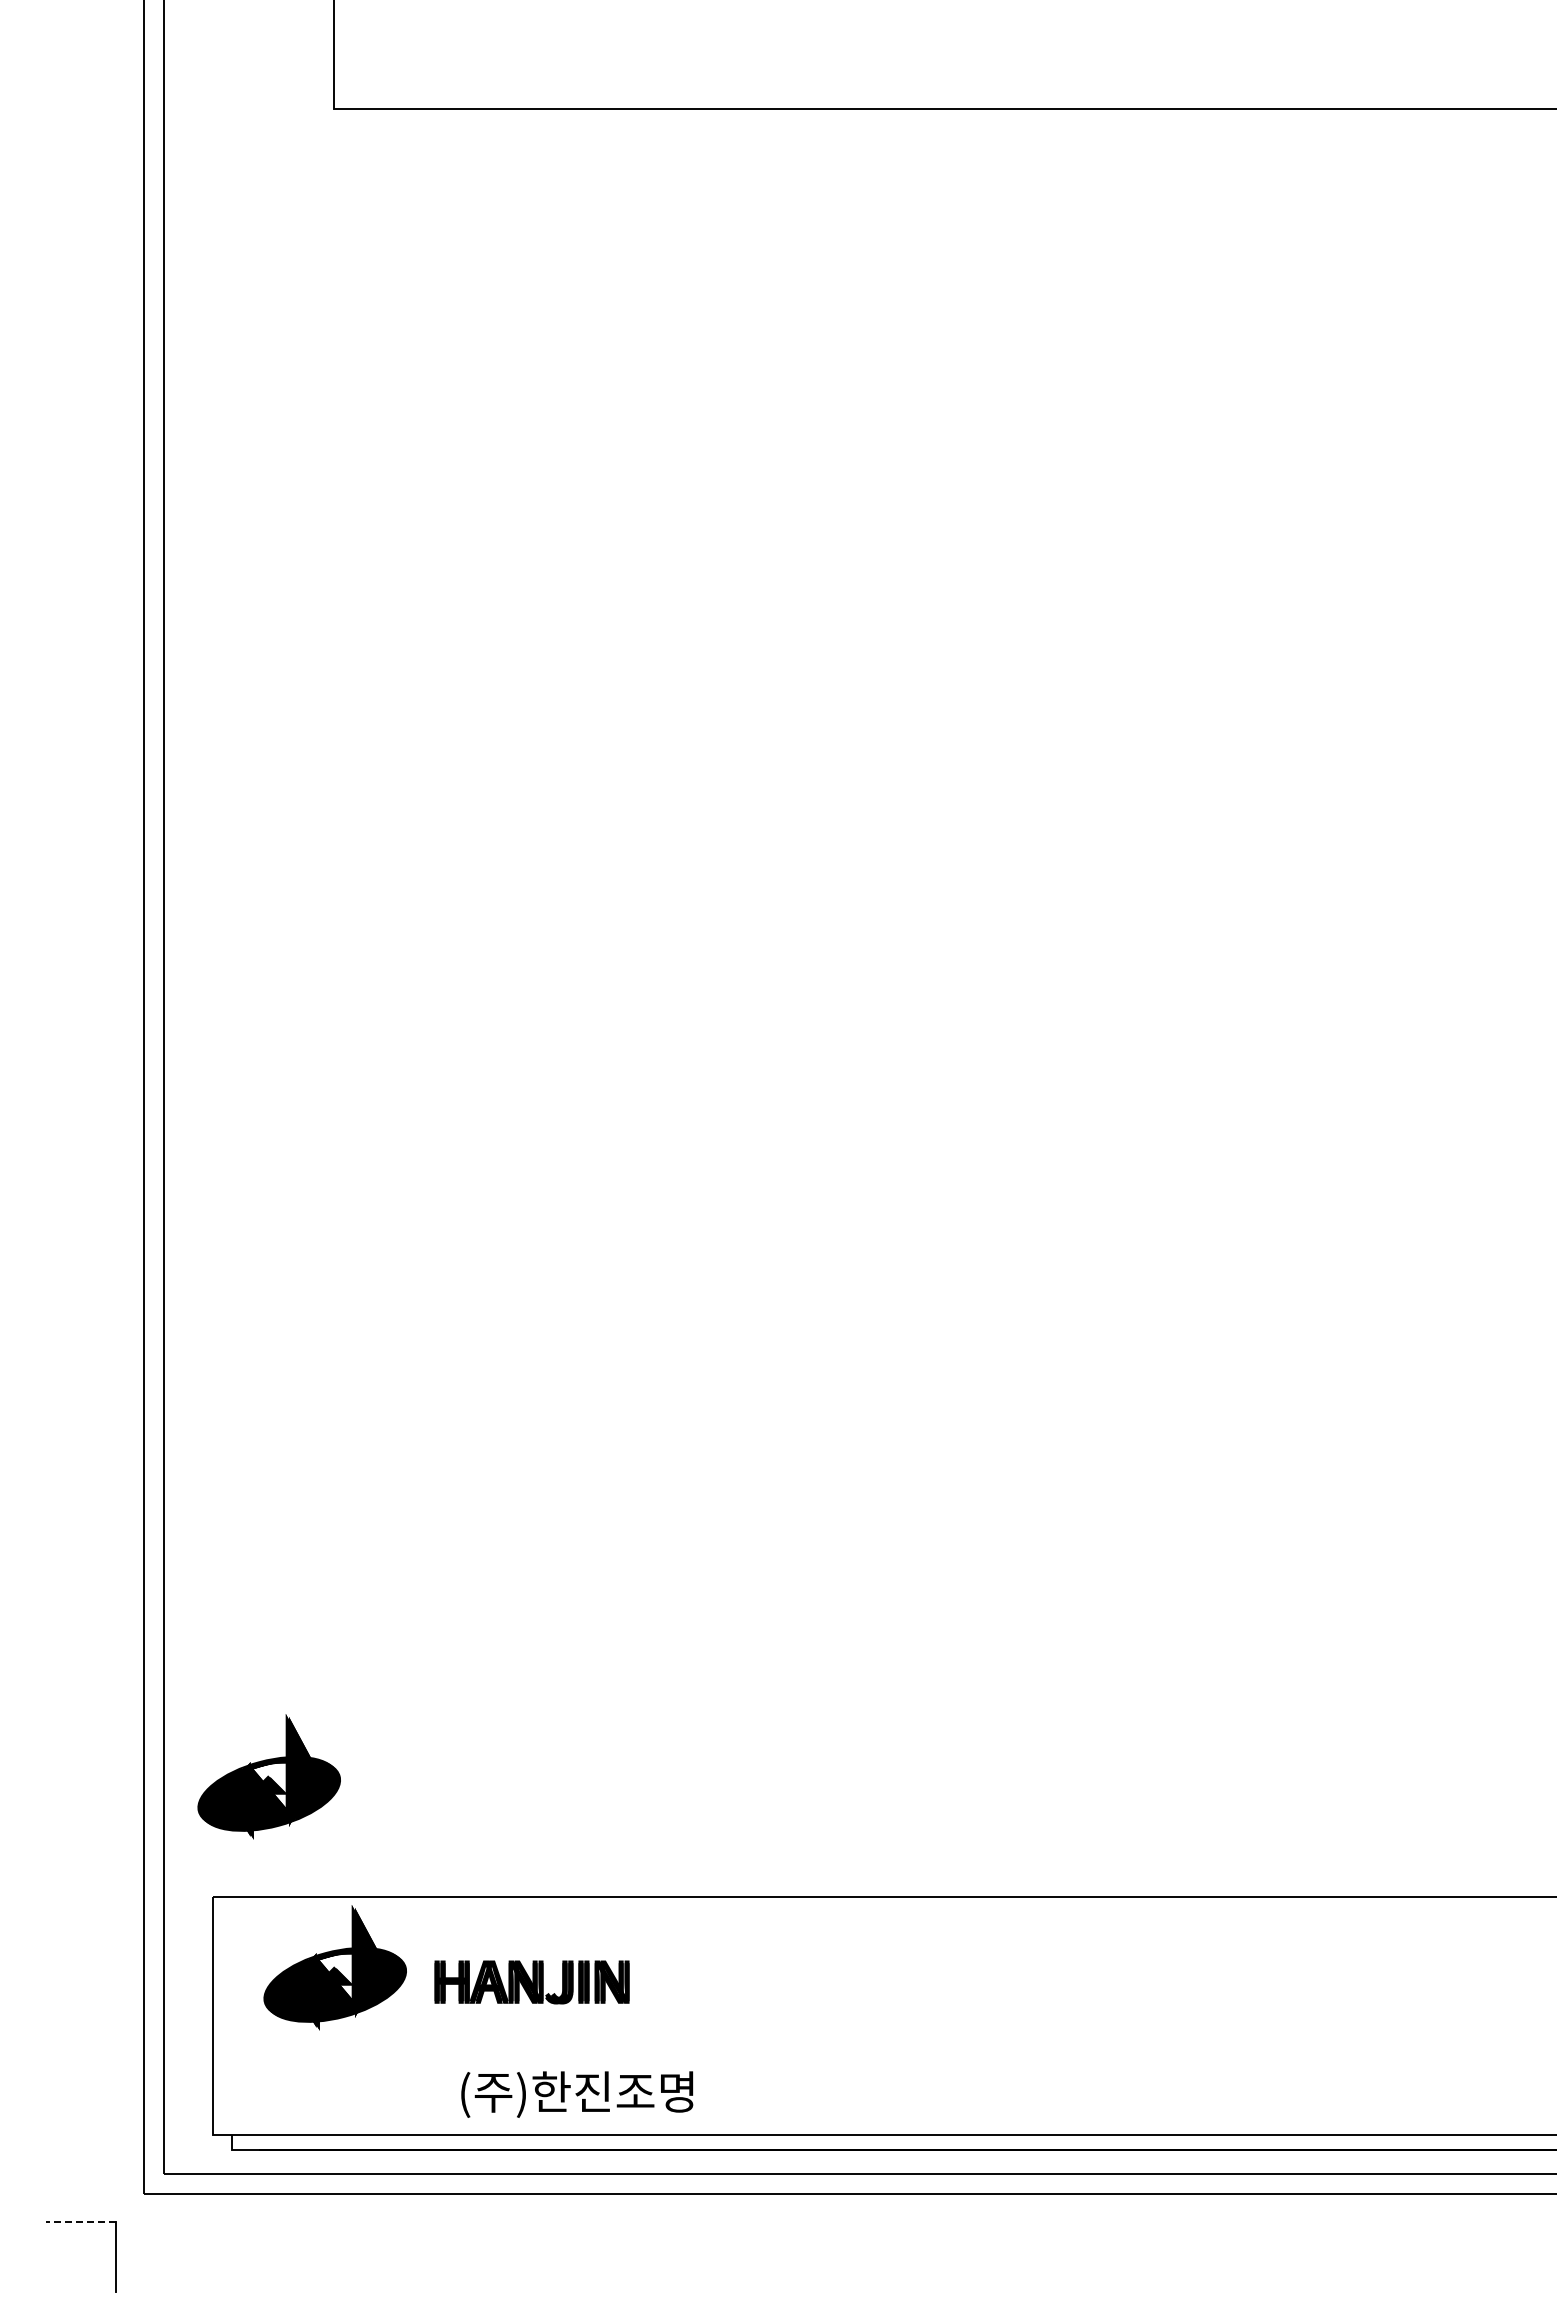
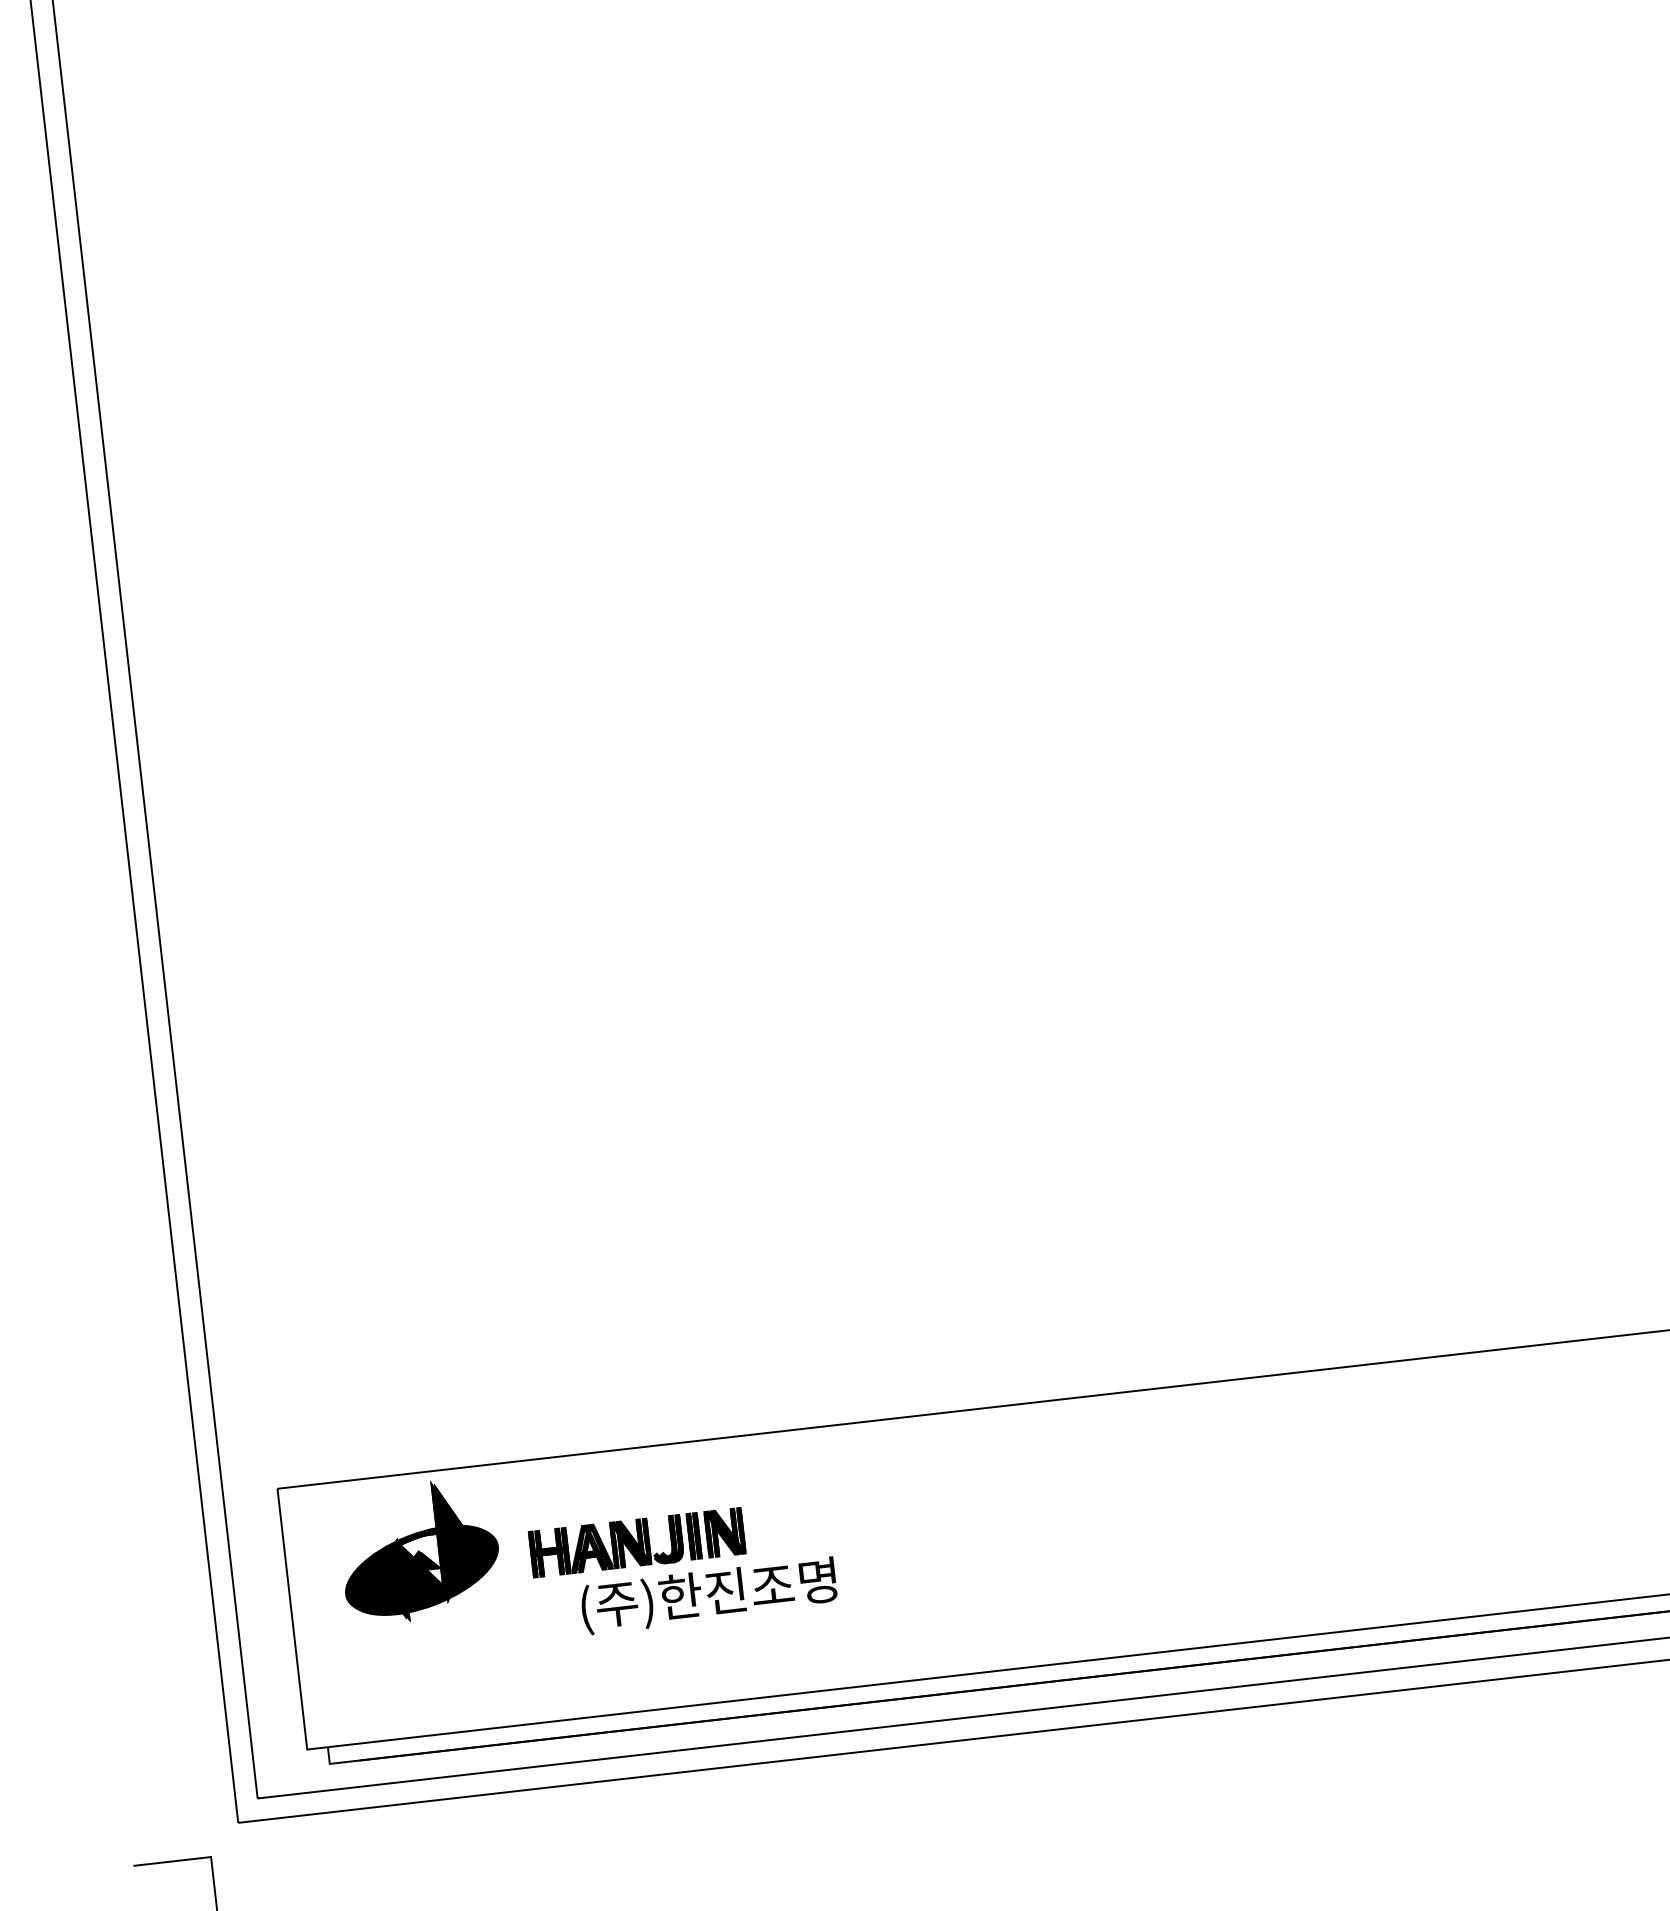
part: (268, 1776) -> (322, 1350), removed
text: (577, 2094) -> (709, 1595), moved
line: (80, 2221) -> (172, 1861), dashed -> solid

